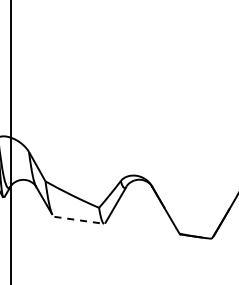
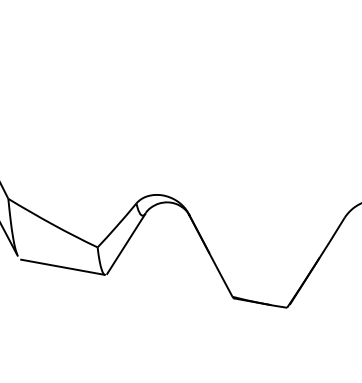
line: (79, 220) -> (63, 267), dashed -> solid

